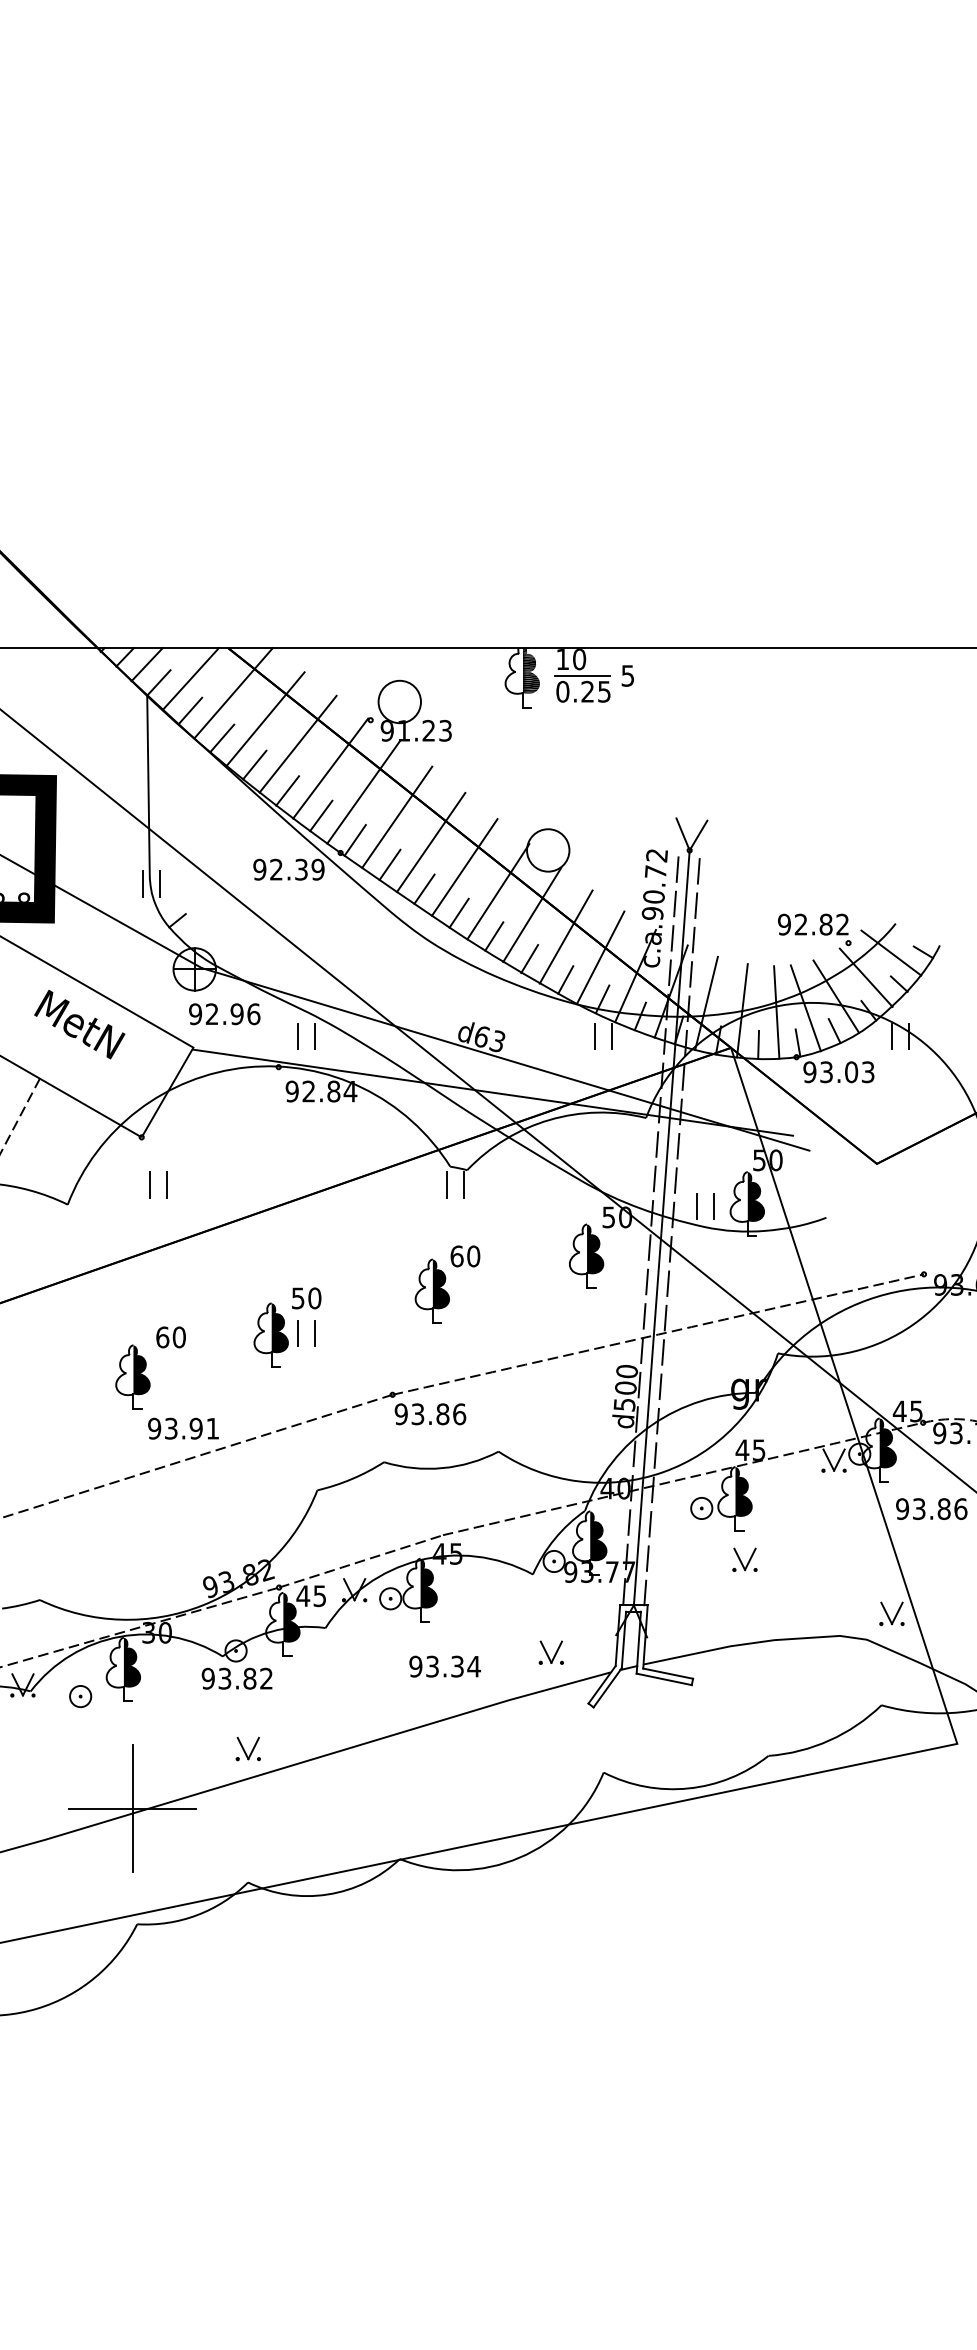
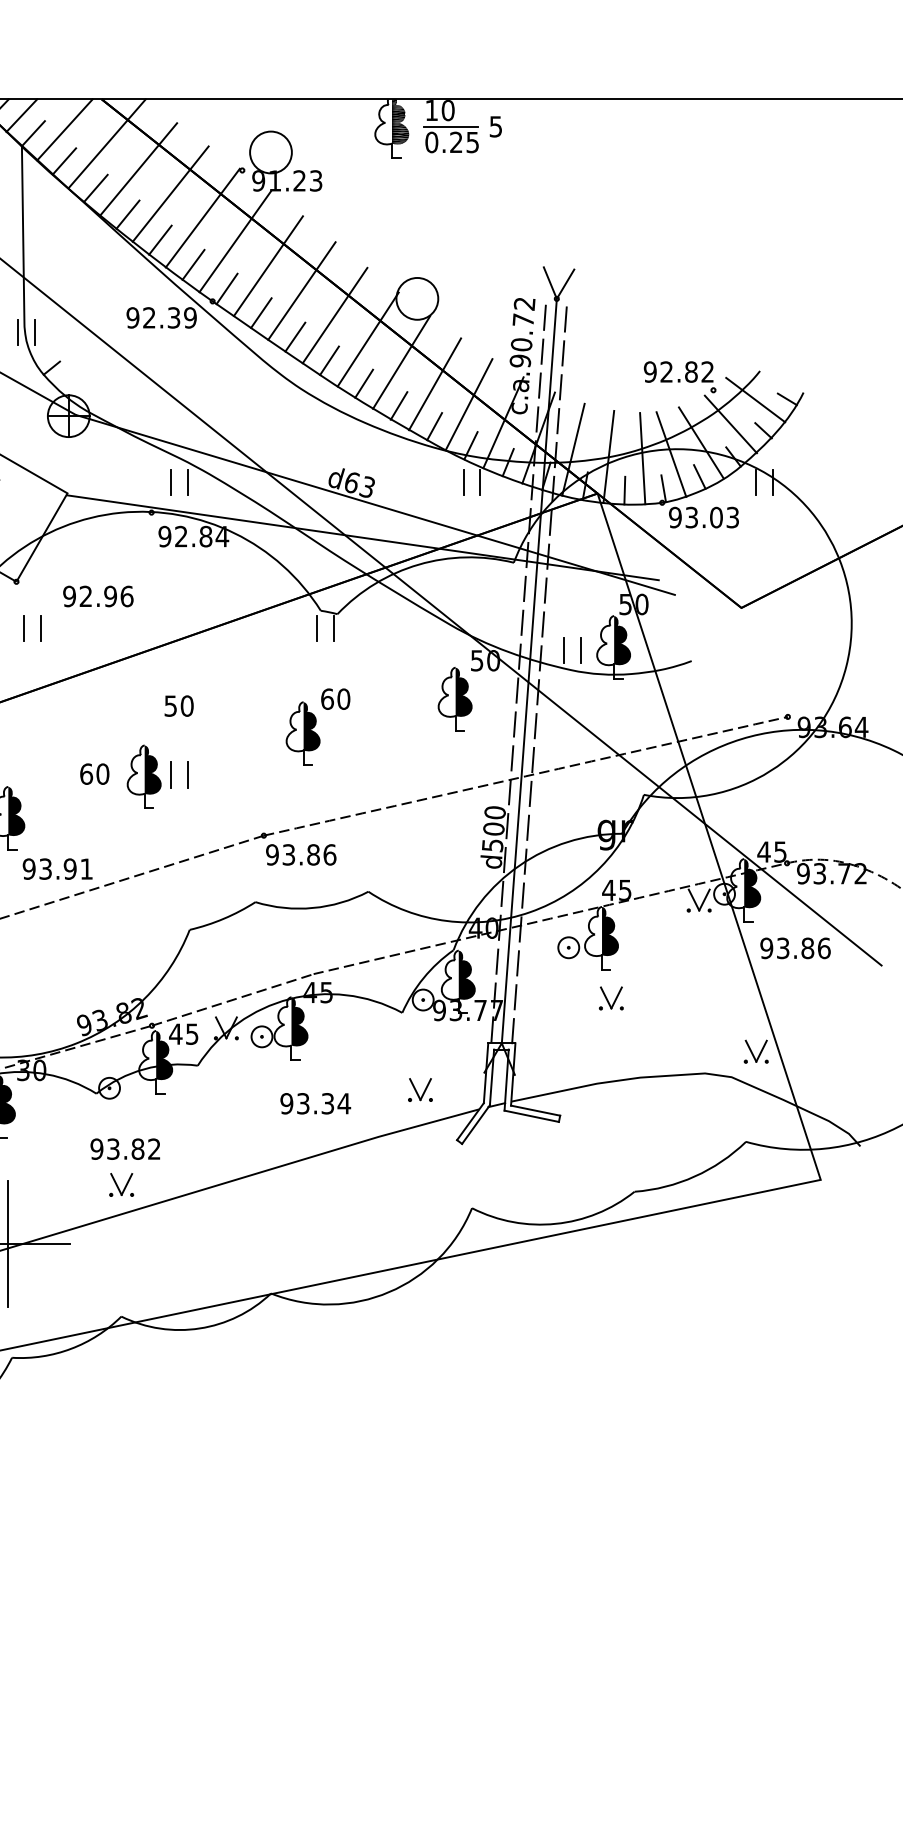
text: (224, 1014) -> (98, 596), moved
text: (306, 1298) -> (178, 706), moved
text: (170, 1337) -> (94, 774), moved
text: (236, 1678) -> (124, 1148), moved

